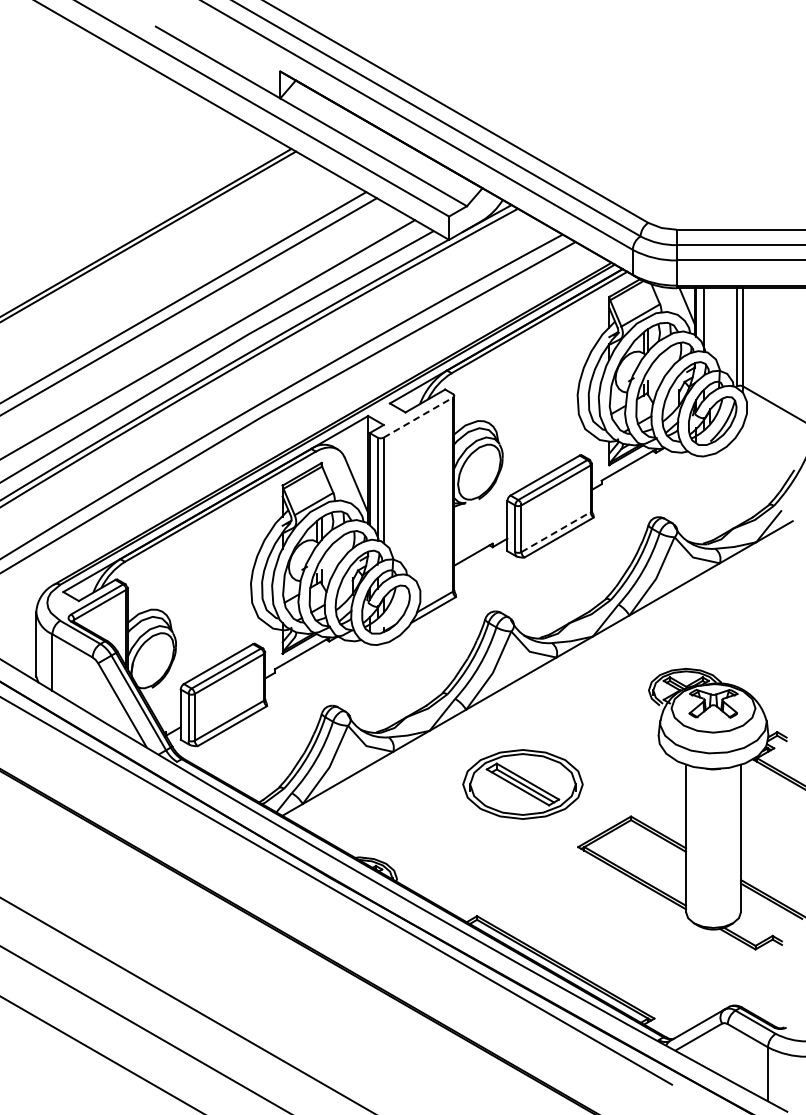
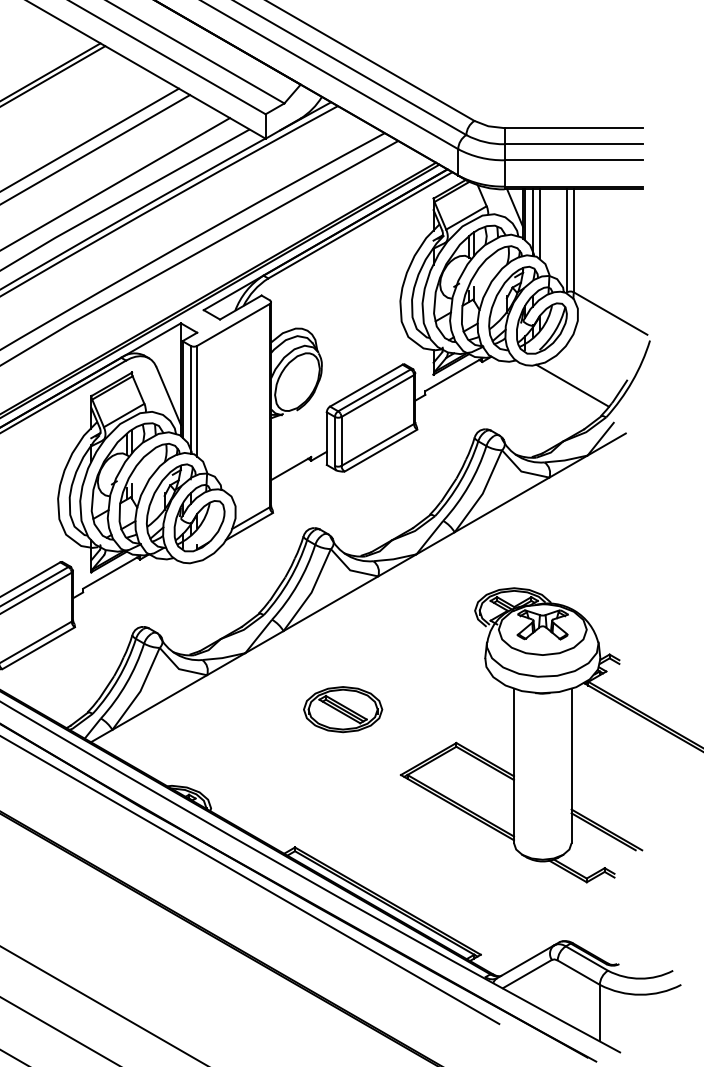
line: (710, 321) -> (539, 224), added
line: (418, 417) -> (233, 324), dashed -> solid
line: (741, 475) -> (572, 385), added
line: (556, 532) -> (378, 445), dashed -> solid
part: (522, 784) -> (342, 709), size x0.62

